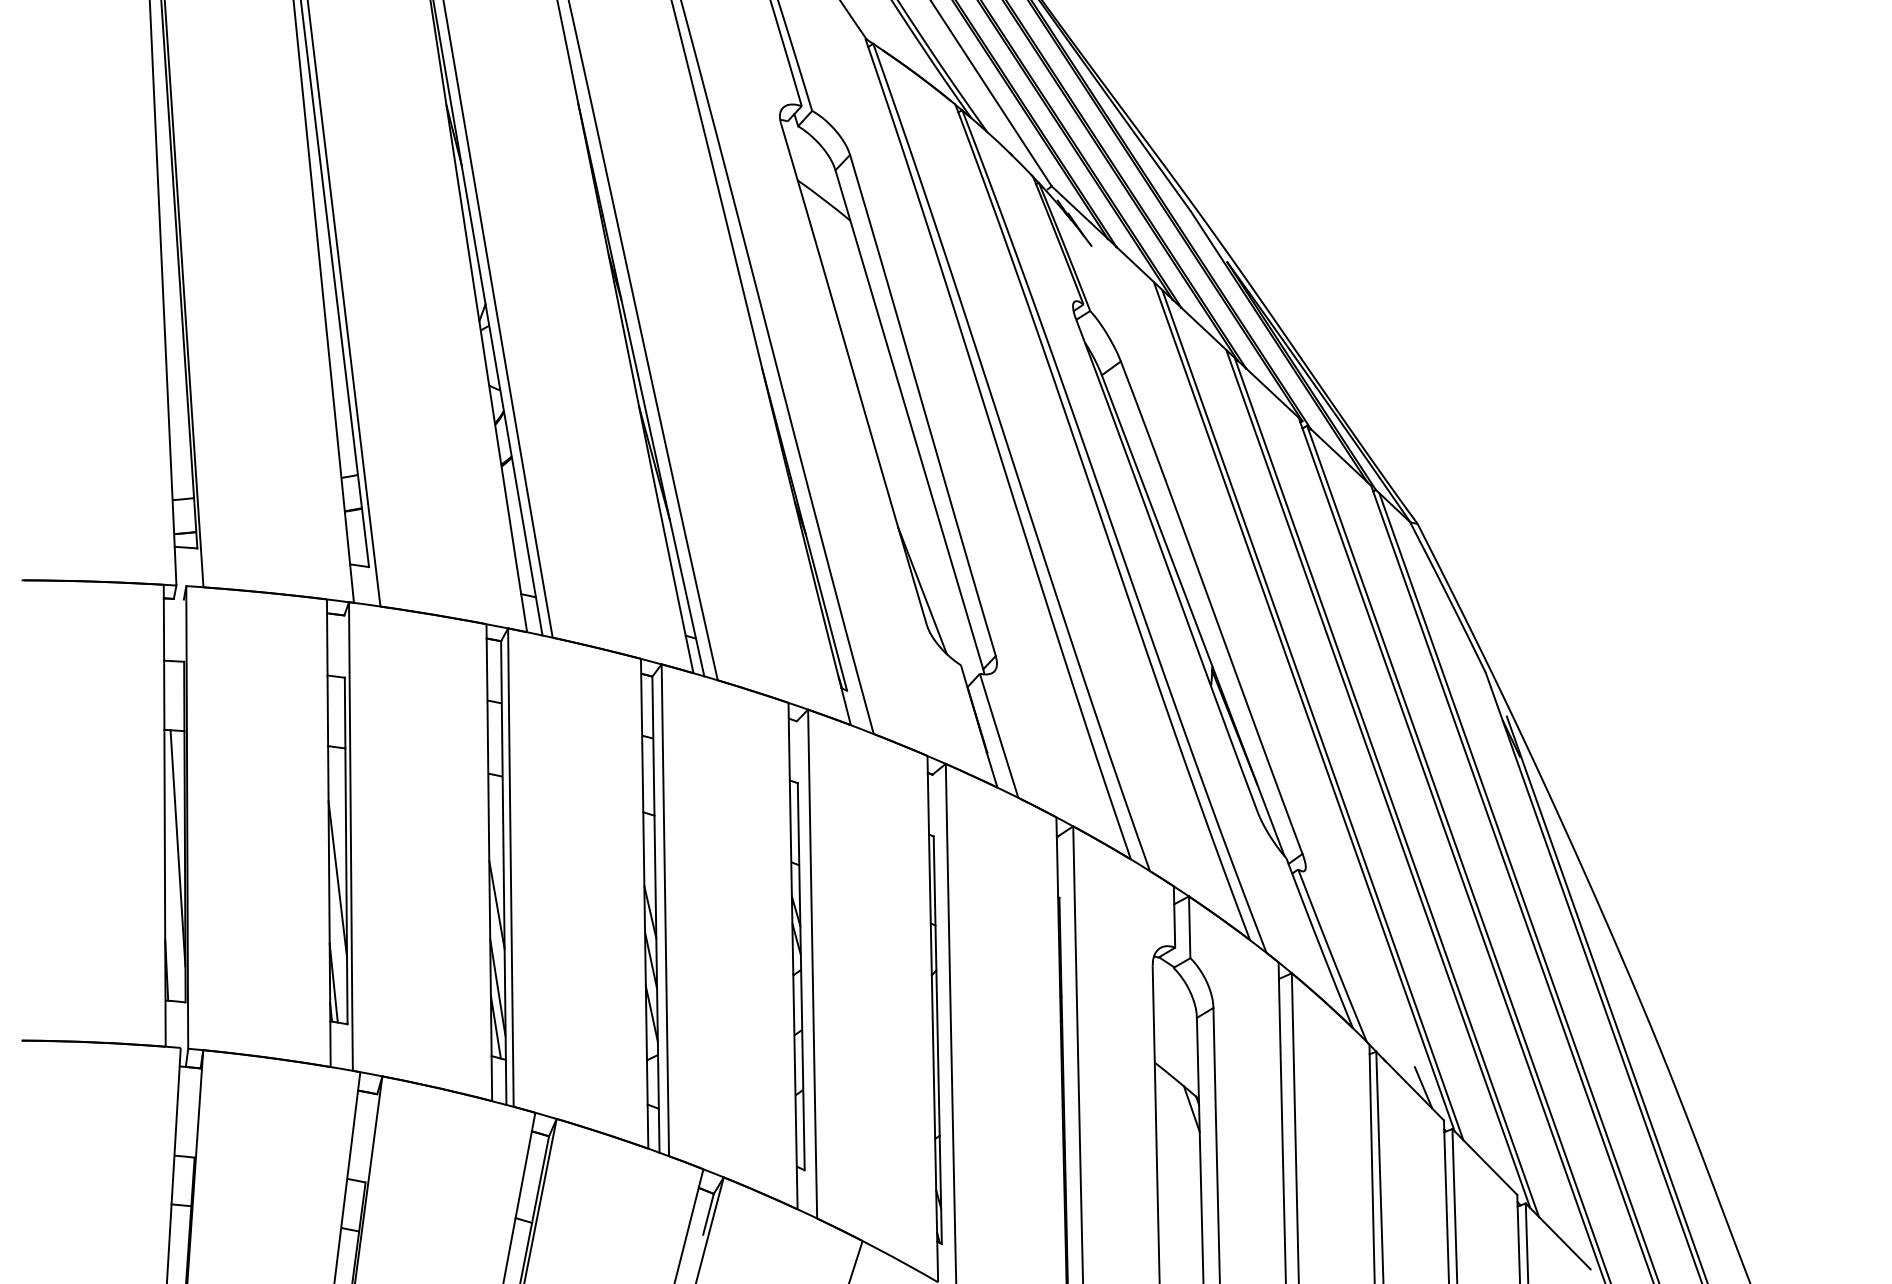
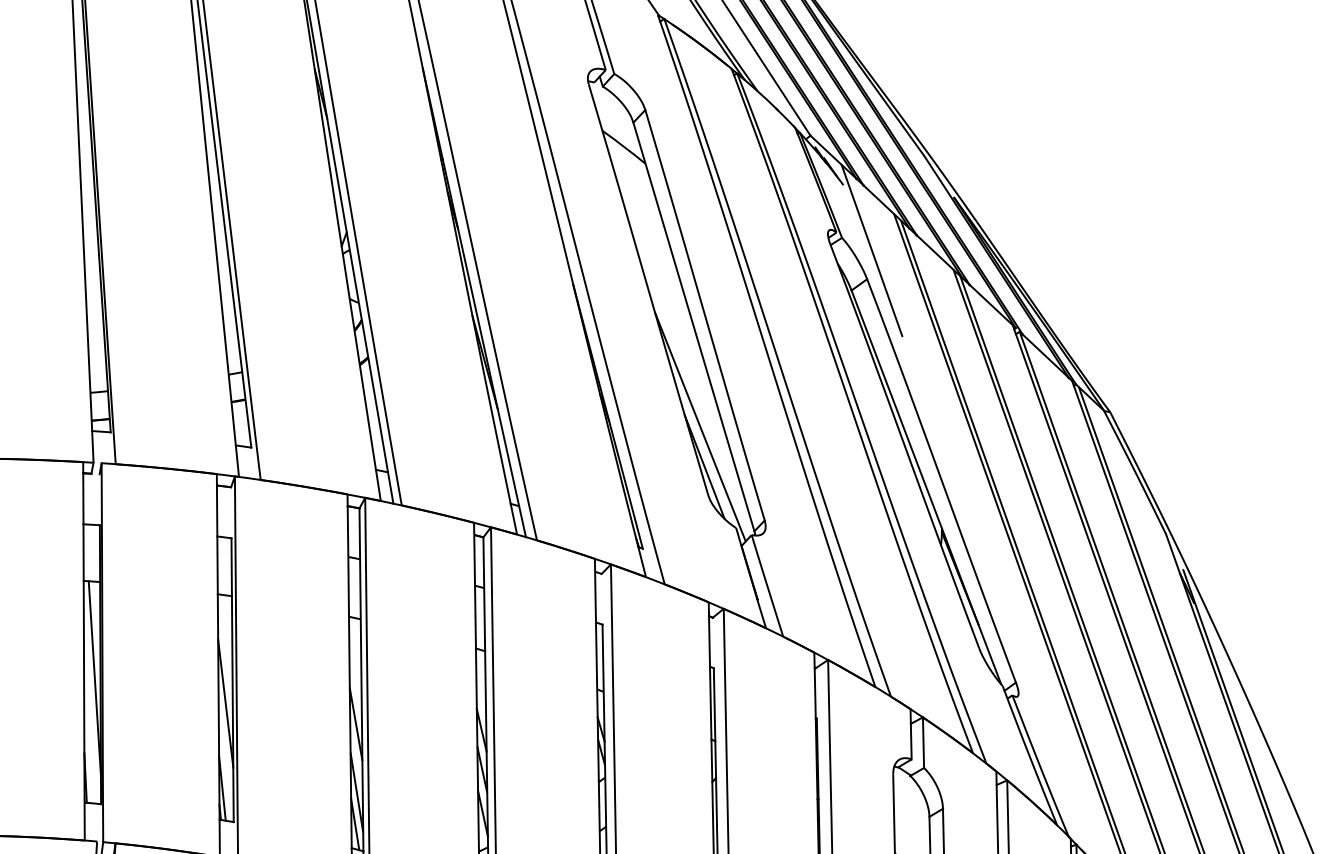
line: (1126, 326) -> (871, 250), added
line: (917, 541) -> (700, 426), added

